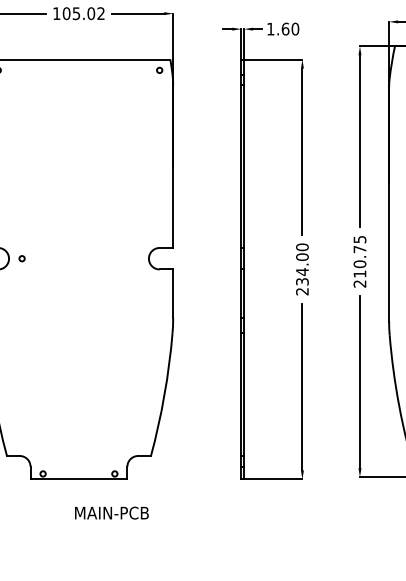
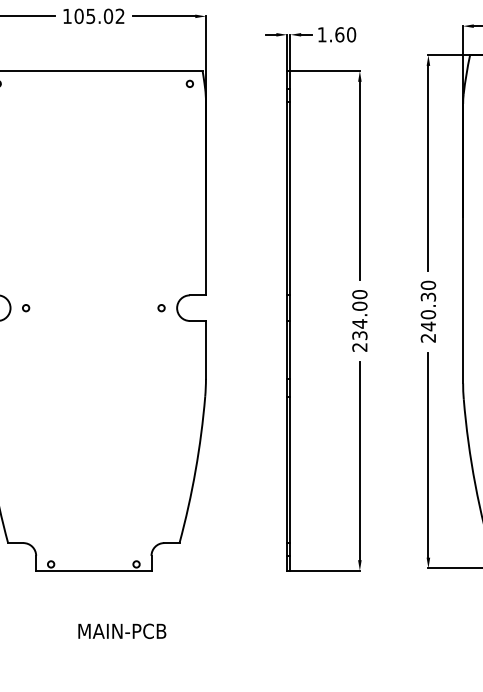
text: (359, 256) -> (427, 305), 210.75 -> 240.30
circle: (135, 258) -> (161, 307), added
text: (111, 512) -> (121, 630), moved

